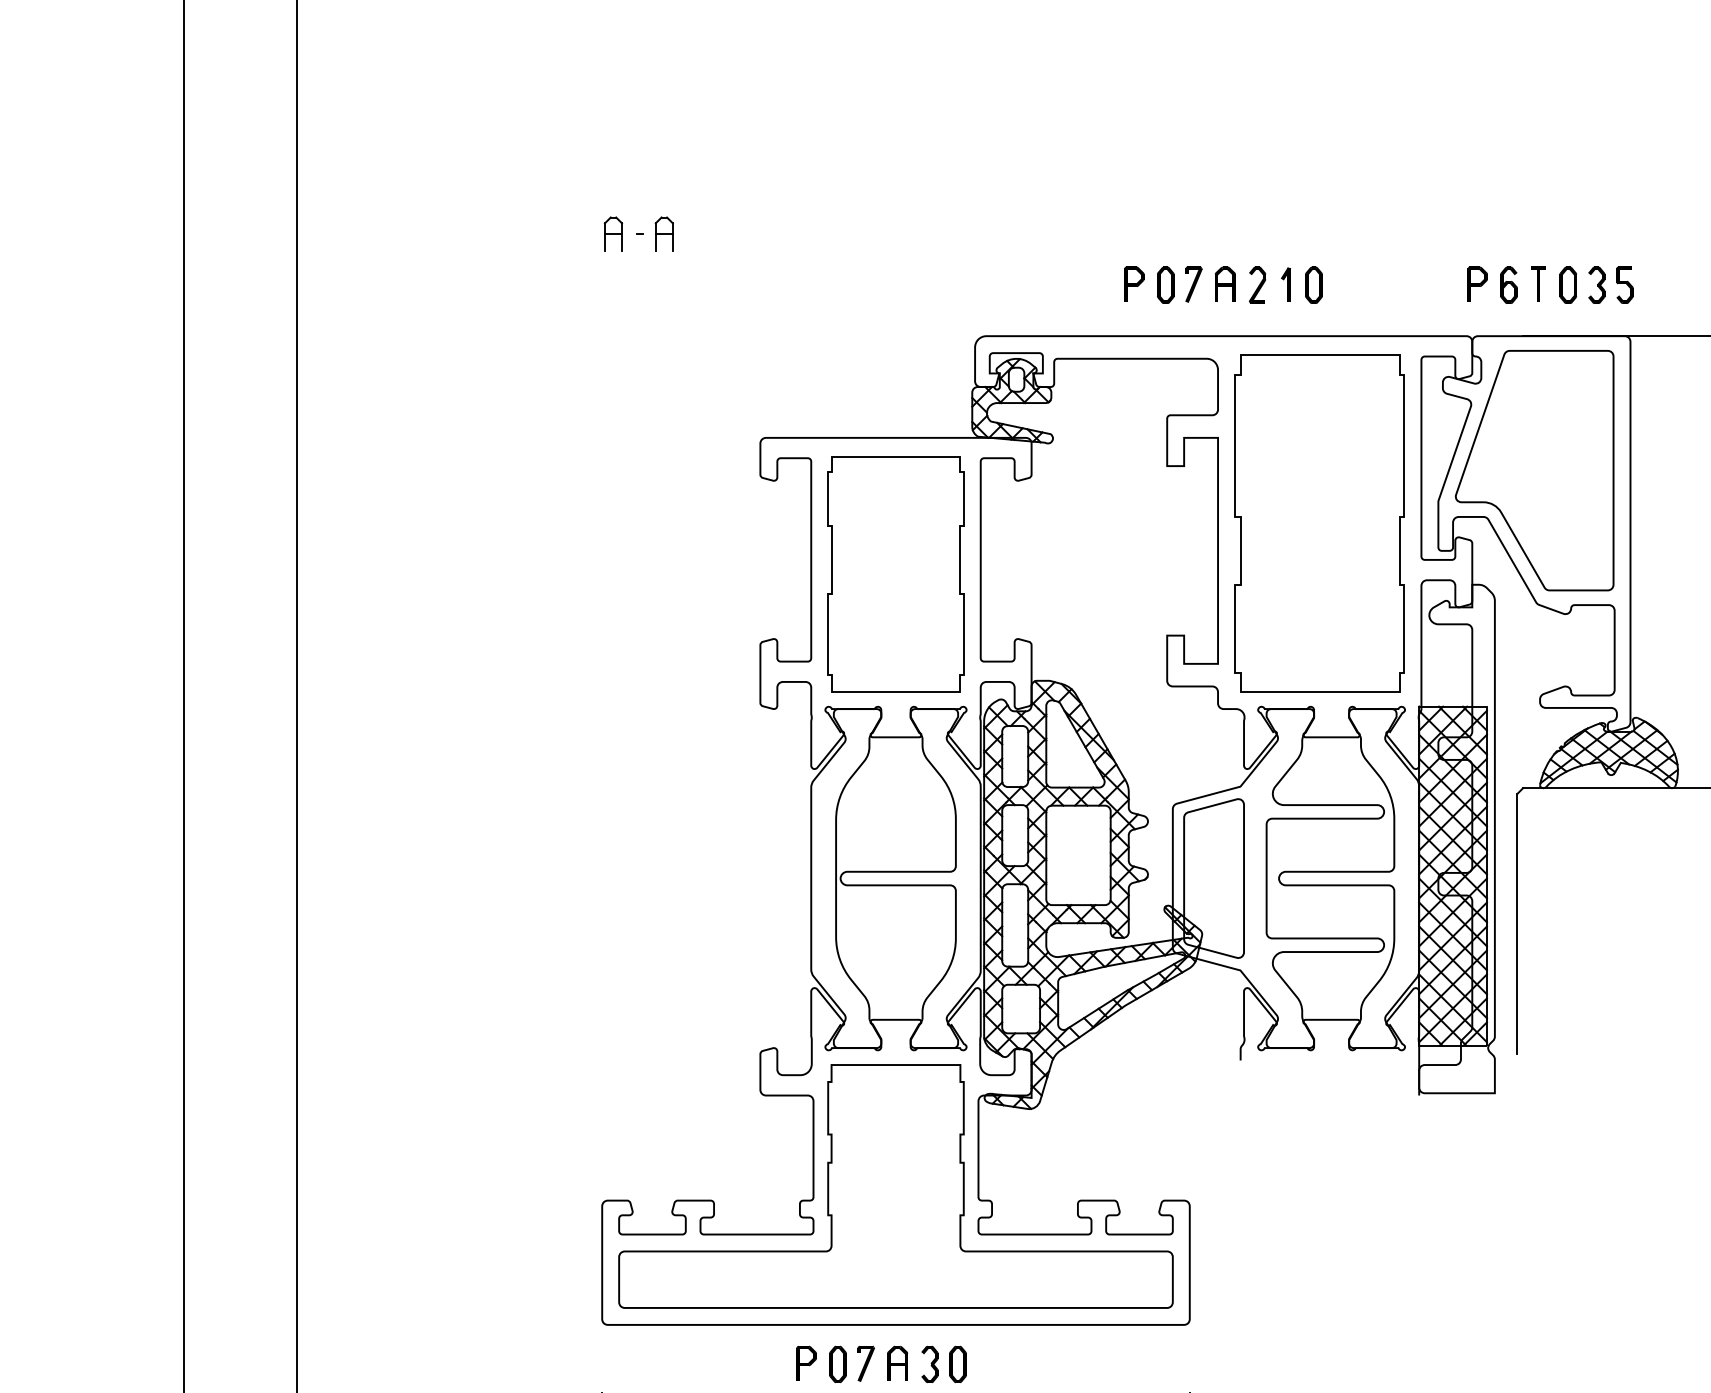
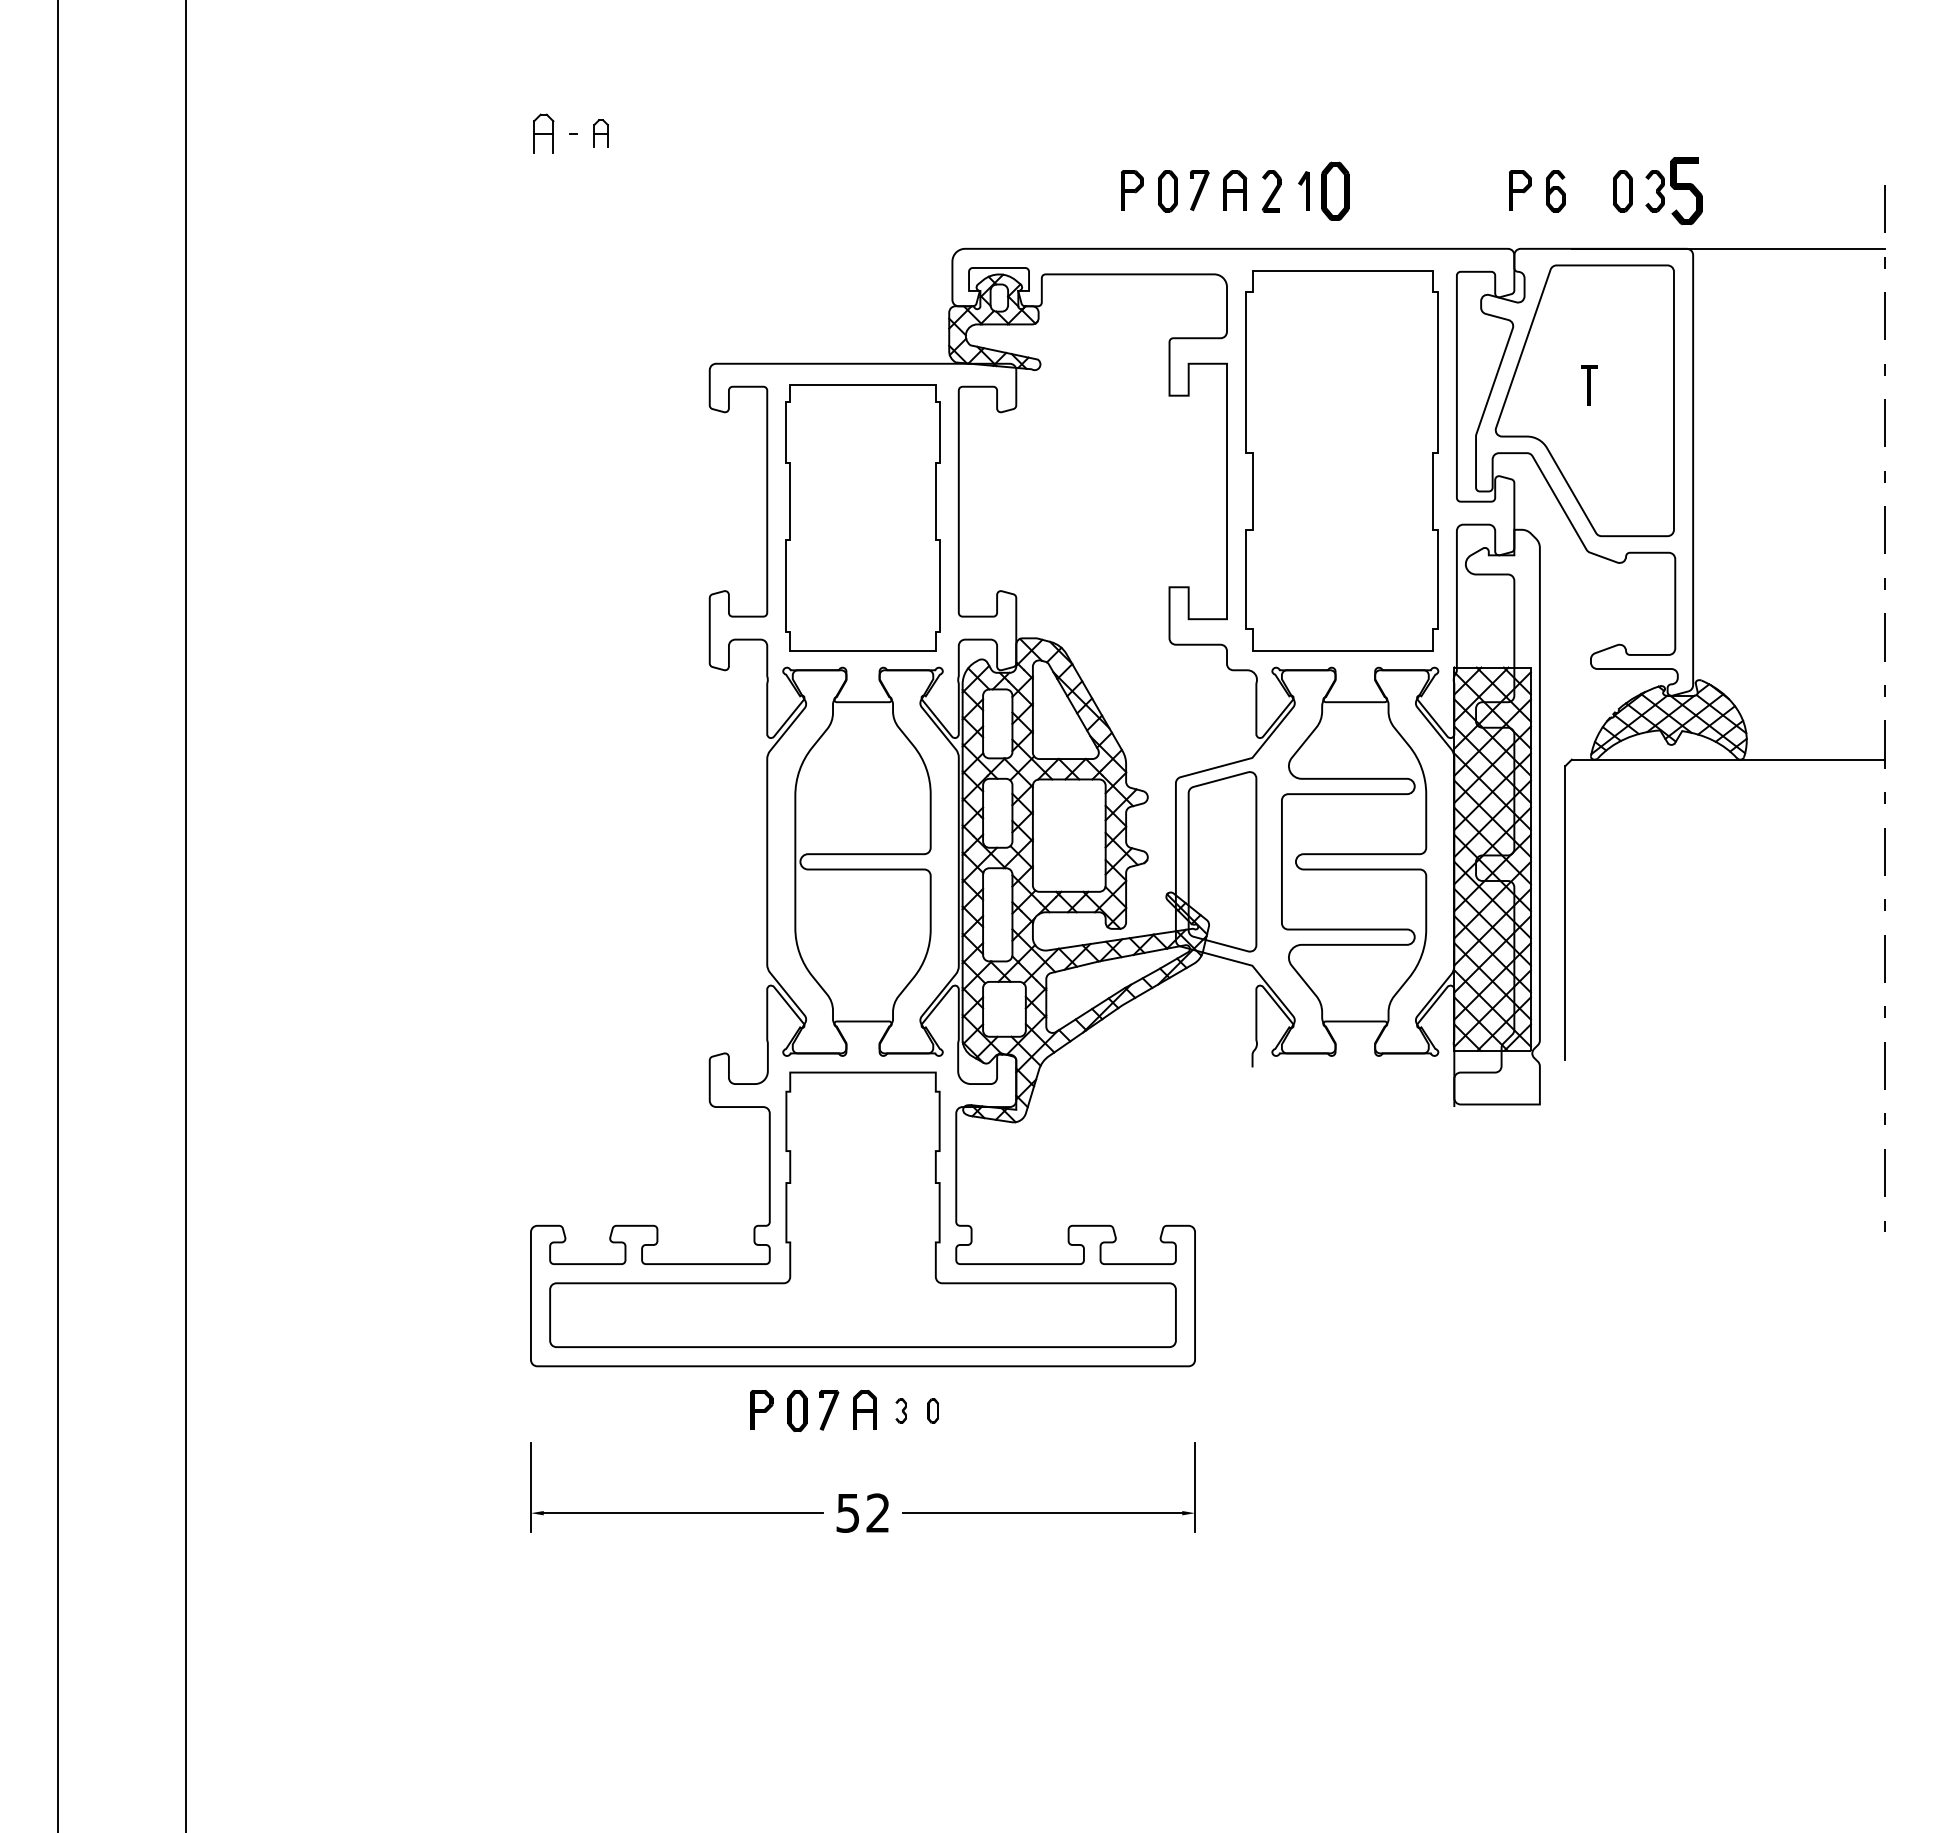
part: (663, 234) -> (600, 133), size x0.7
part: (1538, 284) -> (1589, 385), moved
part: (1314, 285) -> (1335, 191), size x1.4
part: (1624, 285) -> (1686, 191), size x1.6
part: (929, 1364) -> (900, 1410), size x0.6
part: (957, 1364) -> (932, 1410), size x0.6

